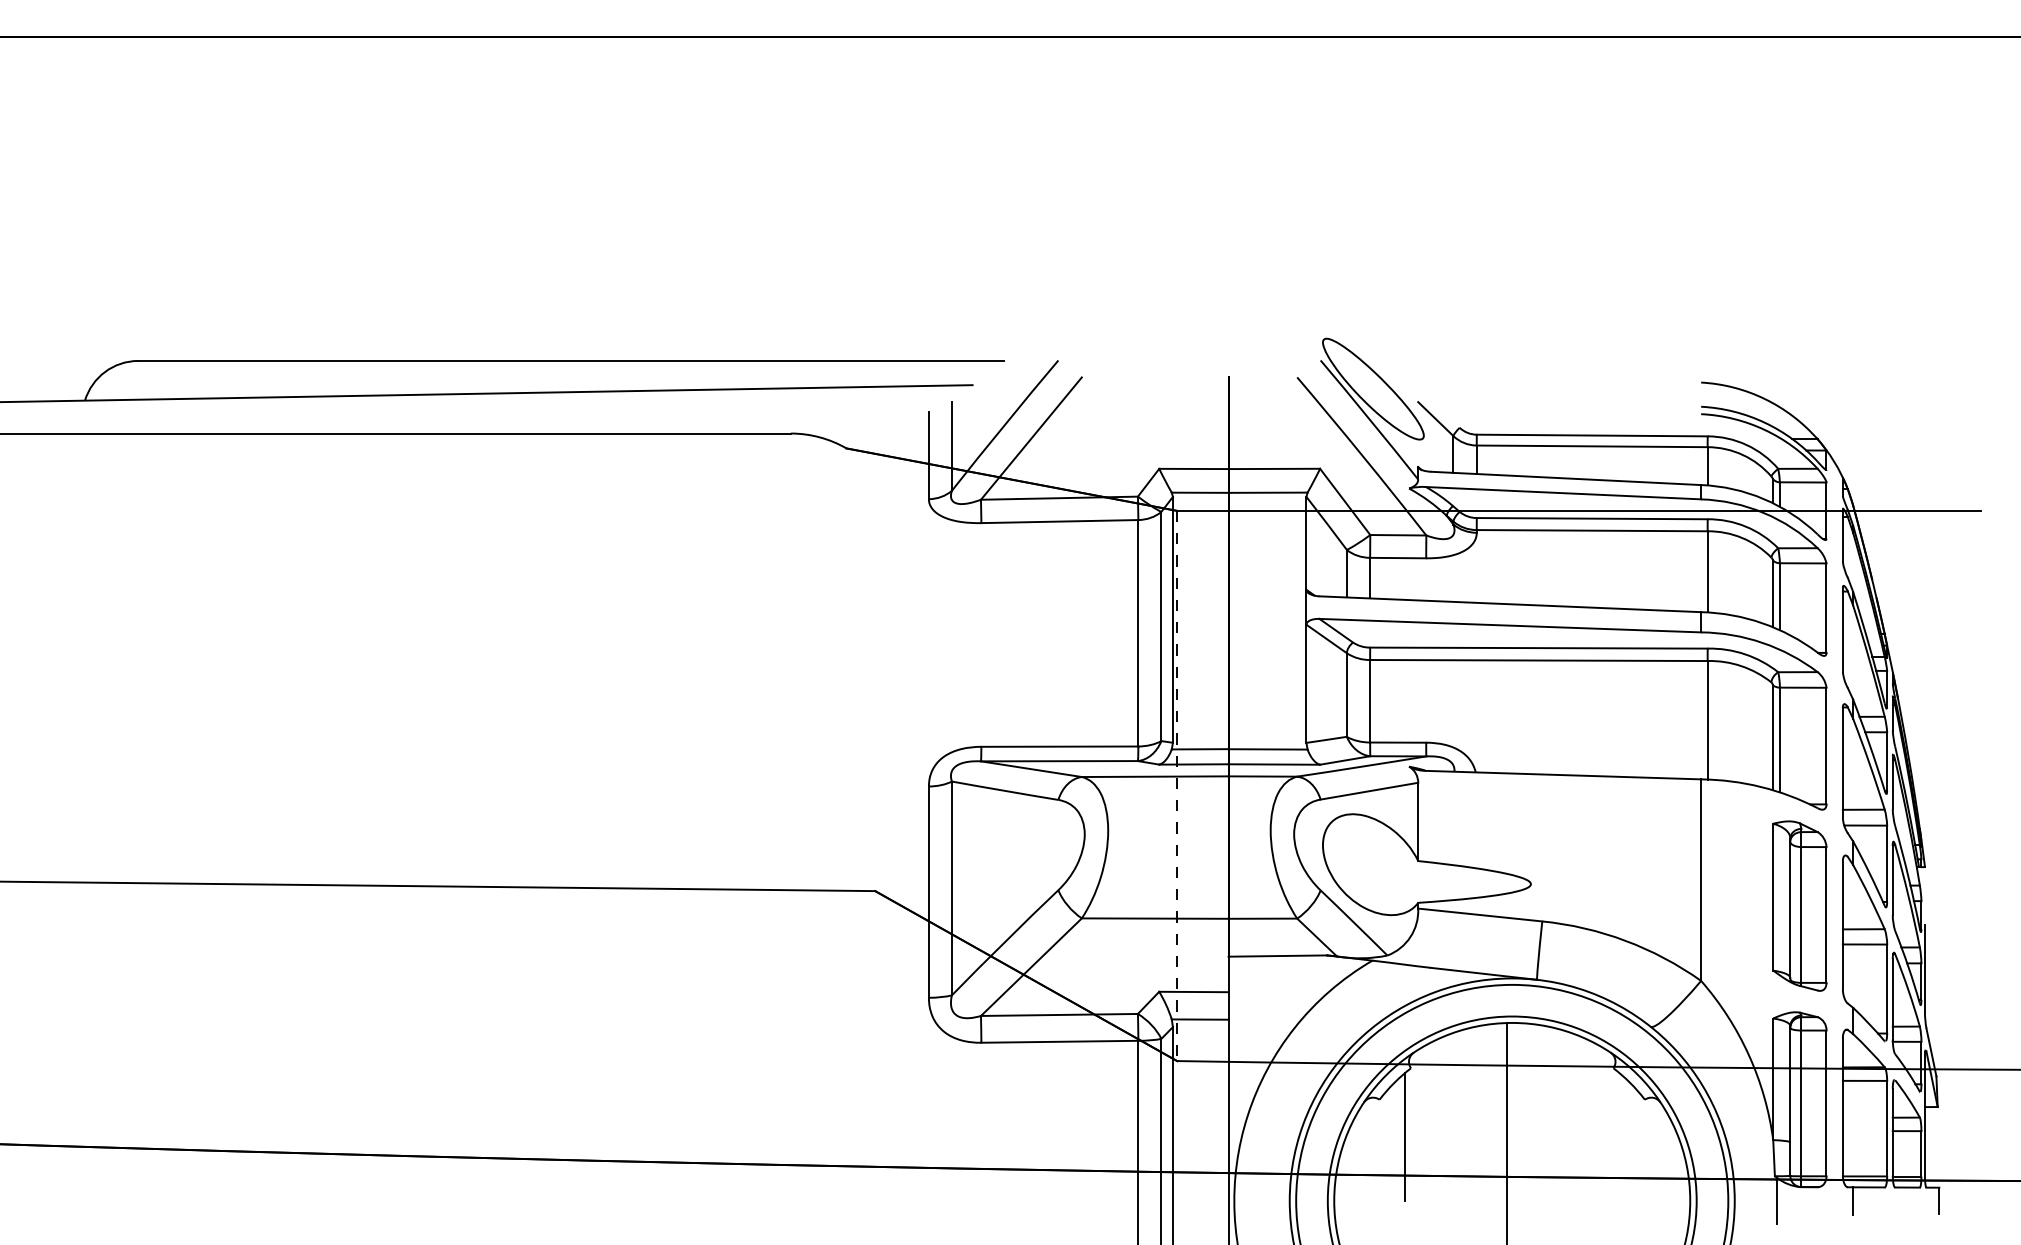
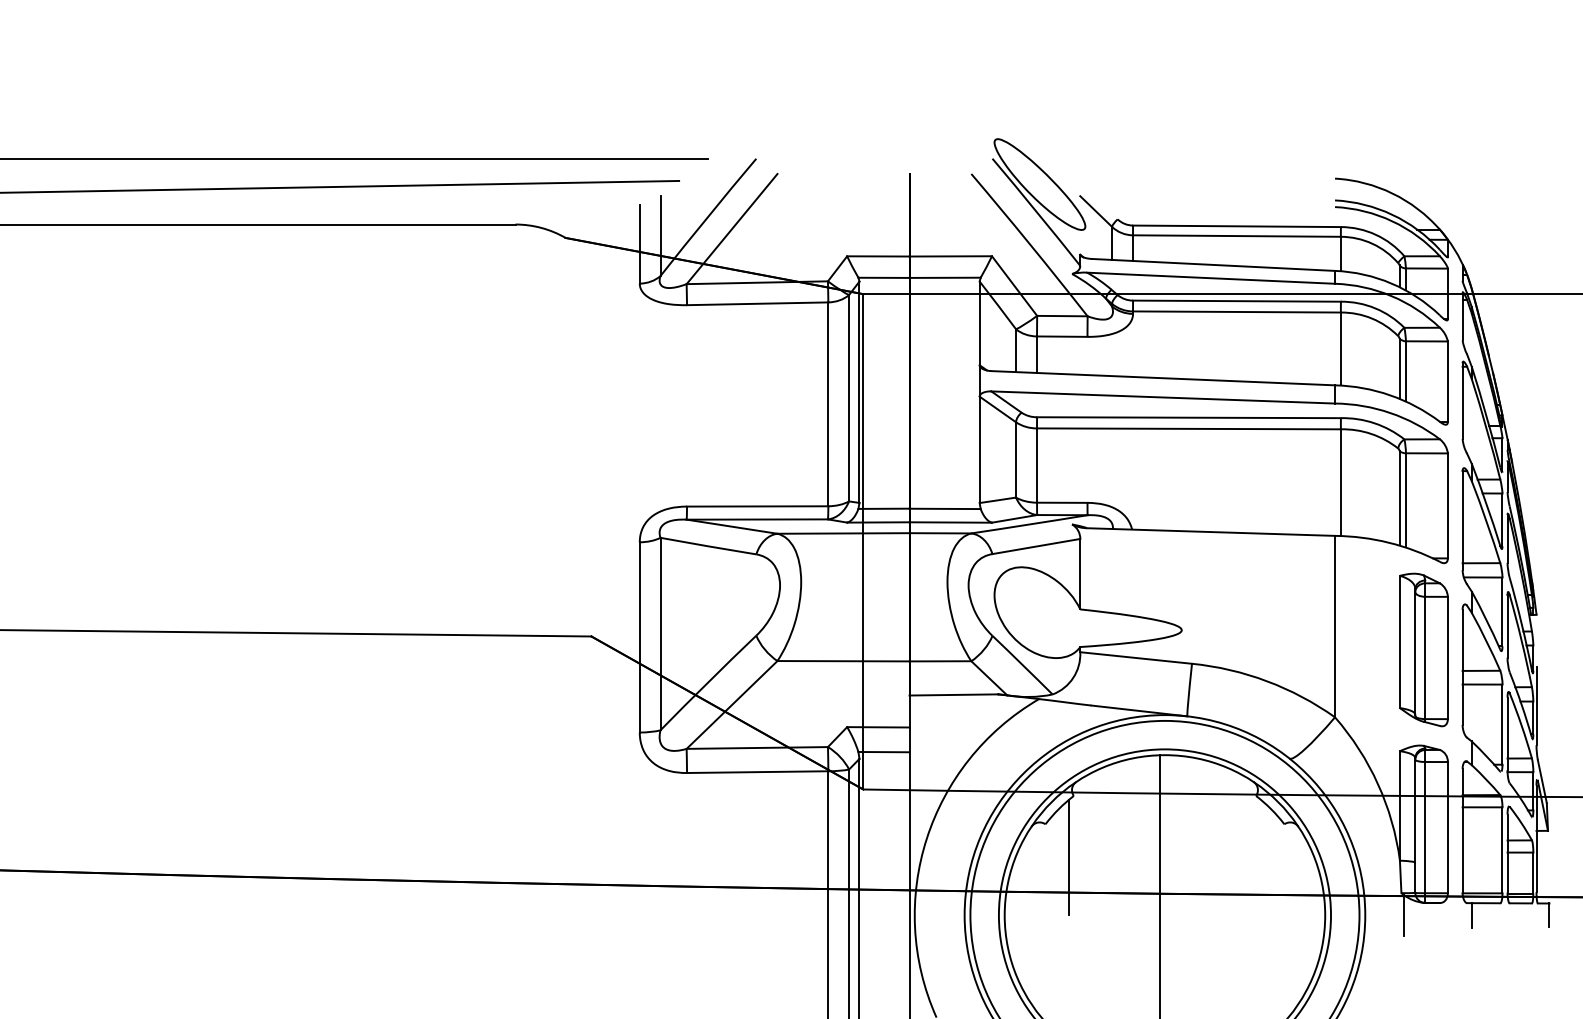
line: (1177, 786) -> (863, 542), dashed -> solid

